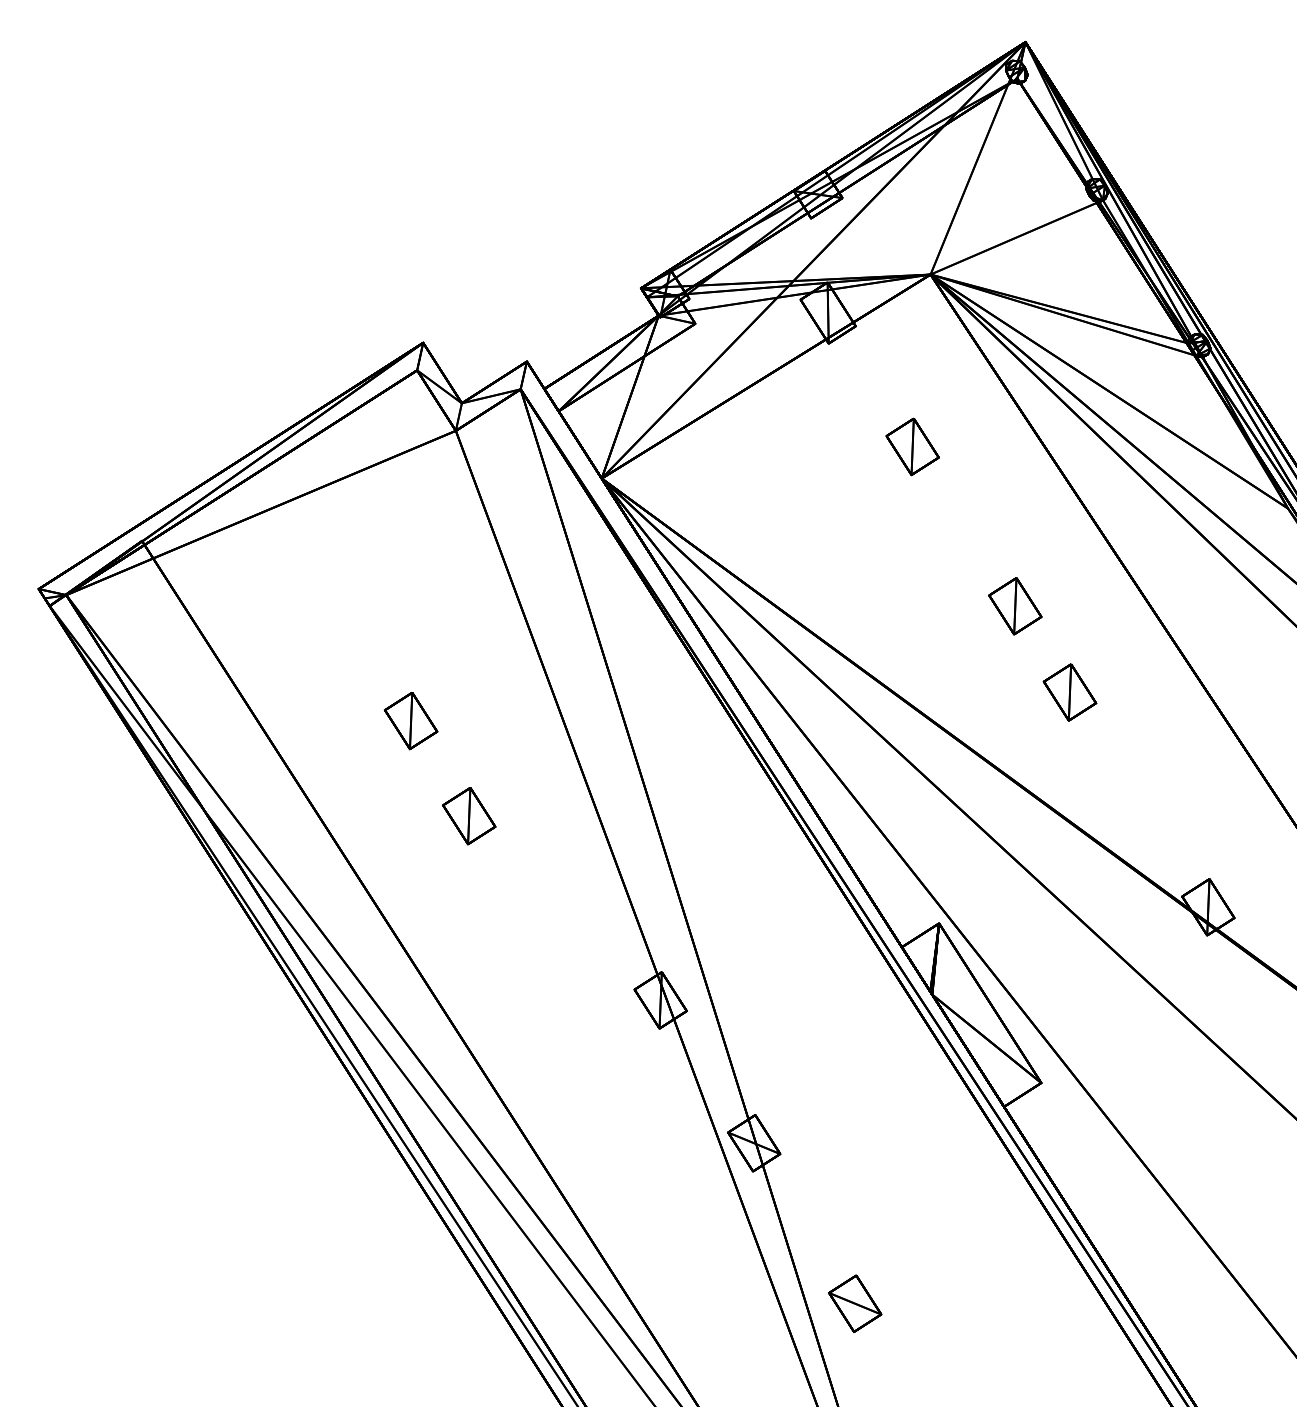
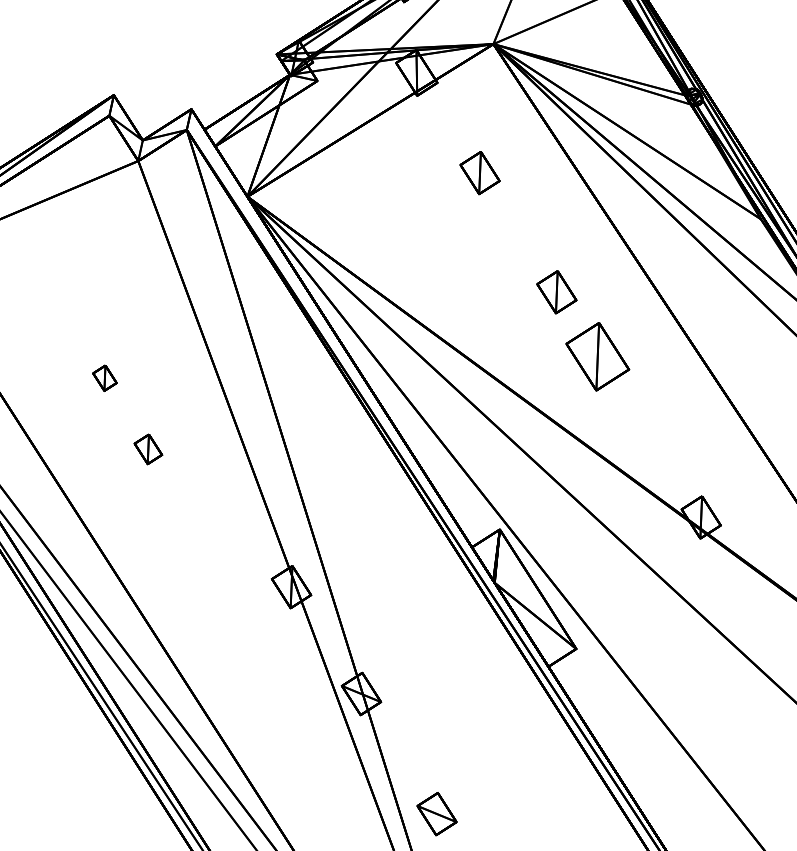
part: (1069, 692) -> (597, 356), size x1.6
part: (411, 721) -> (105, 378), size x0.6
part: (469, 816) -> (148, 449), size x0.7

